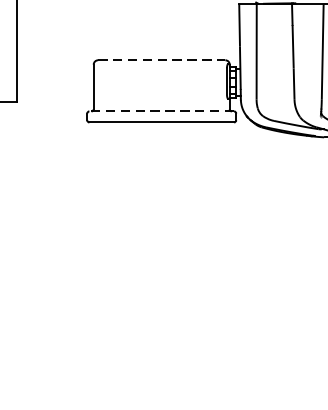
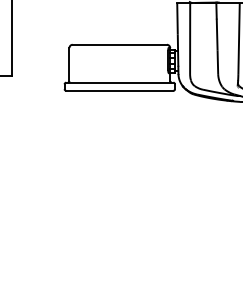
line: (162, 59) -> (120, 44), dashed -> solid
line: (161, 111) -> (119, 82), dashed -> solid

